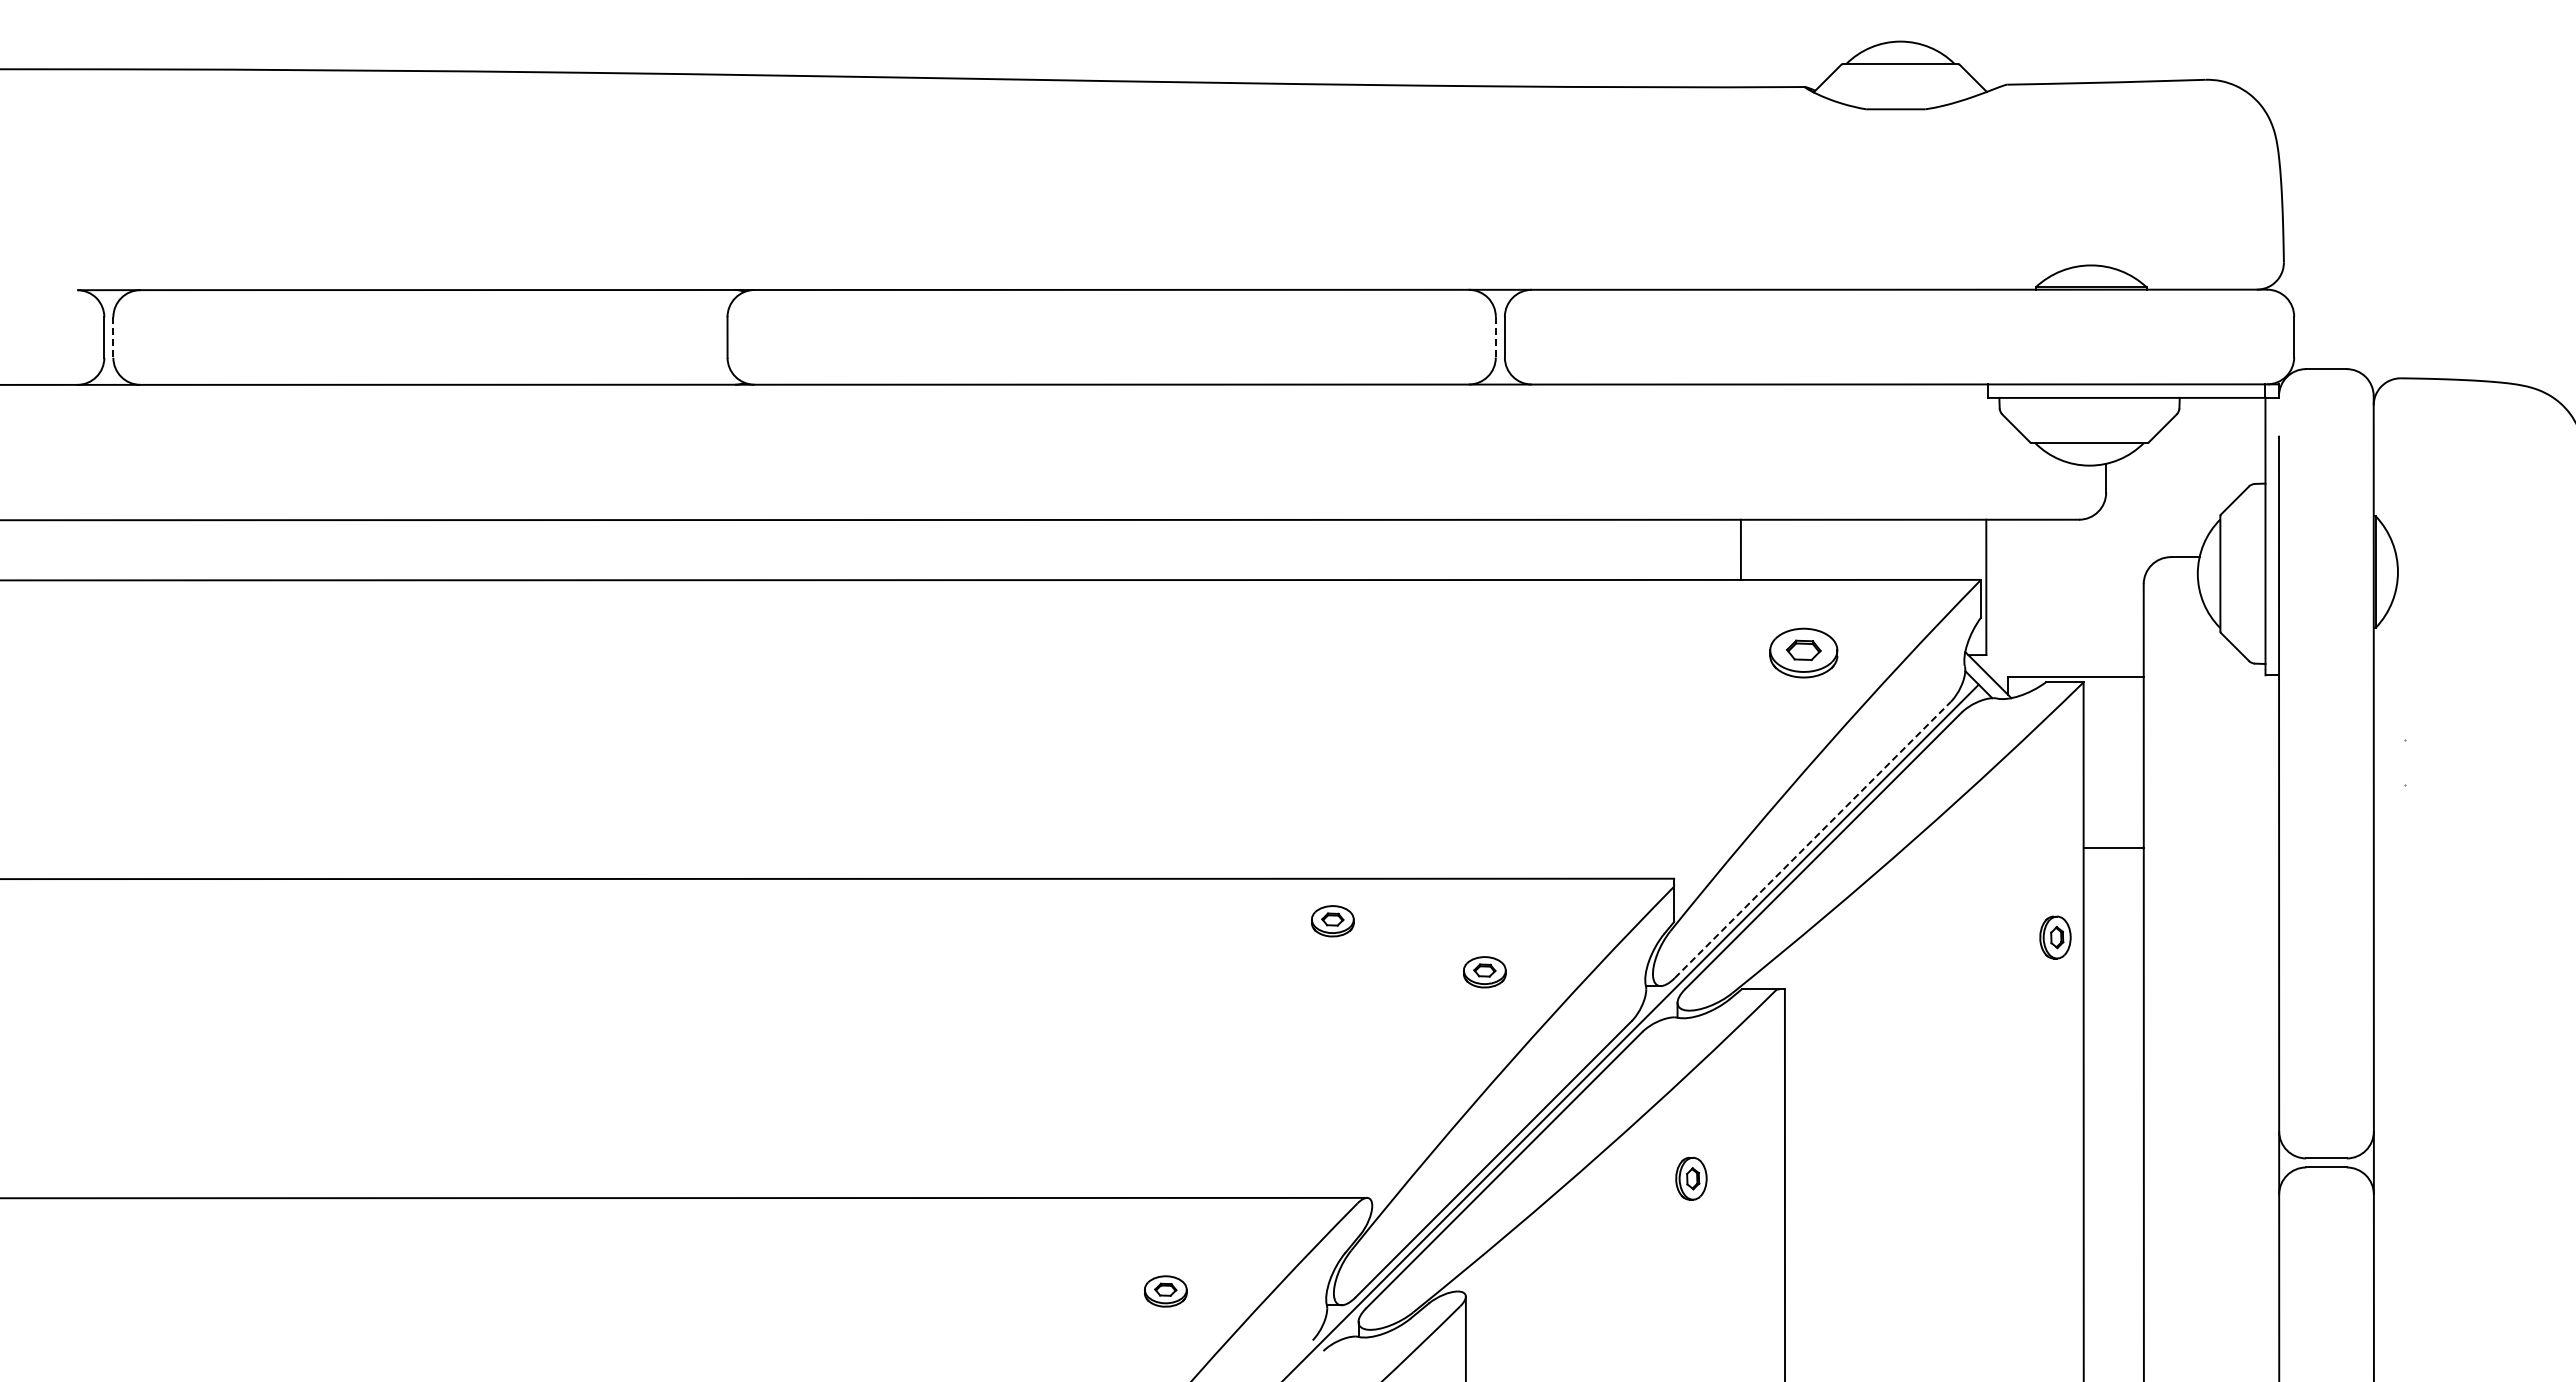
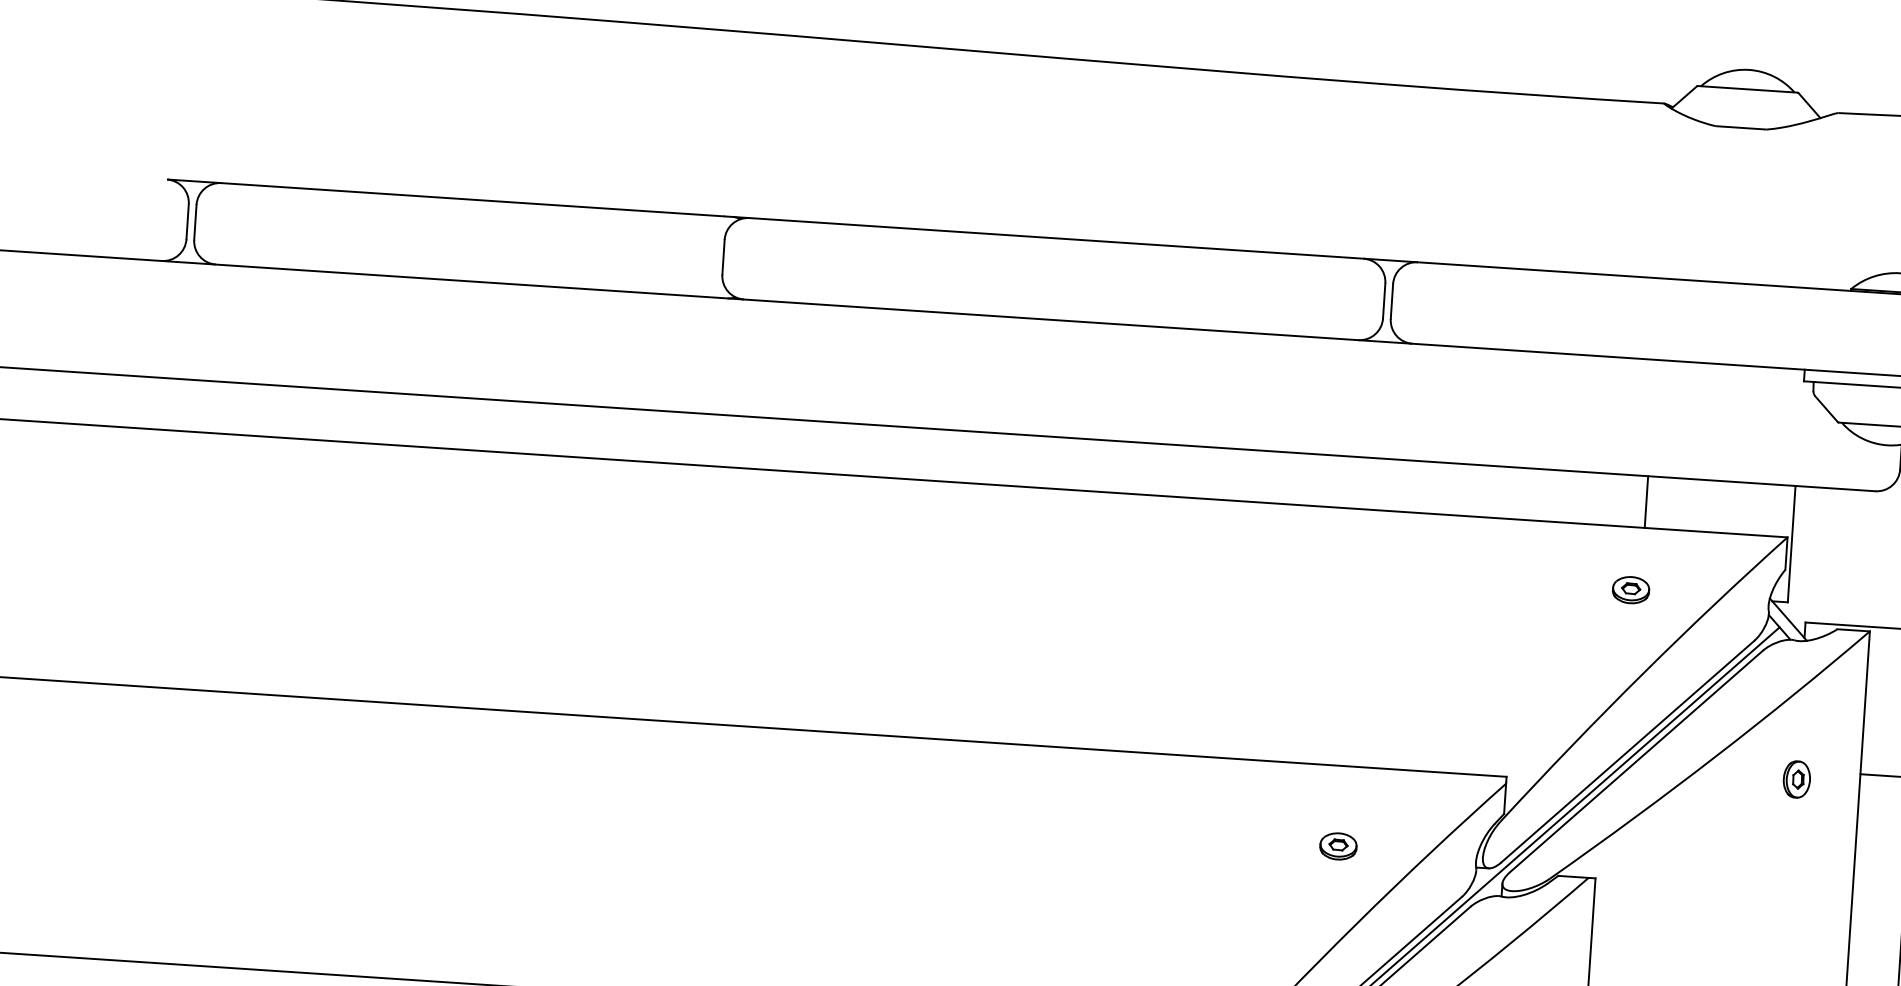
line: (1495, 336) -> (1383, 300), dashed -> solid
line: (113, 338) -> (195, 223), dashed -> solid
line: (1740, 549) -> (1646, 501), moved
part: (1803, 652) -> (1630, 589), size x0.62
line: (1813, 839) -> (1628, 751), dashed -> solid
part: (1332, 921) -> (1210, 794), removed
part: (2055, 937) -> (1796, 779), moved

